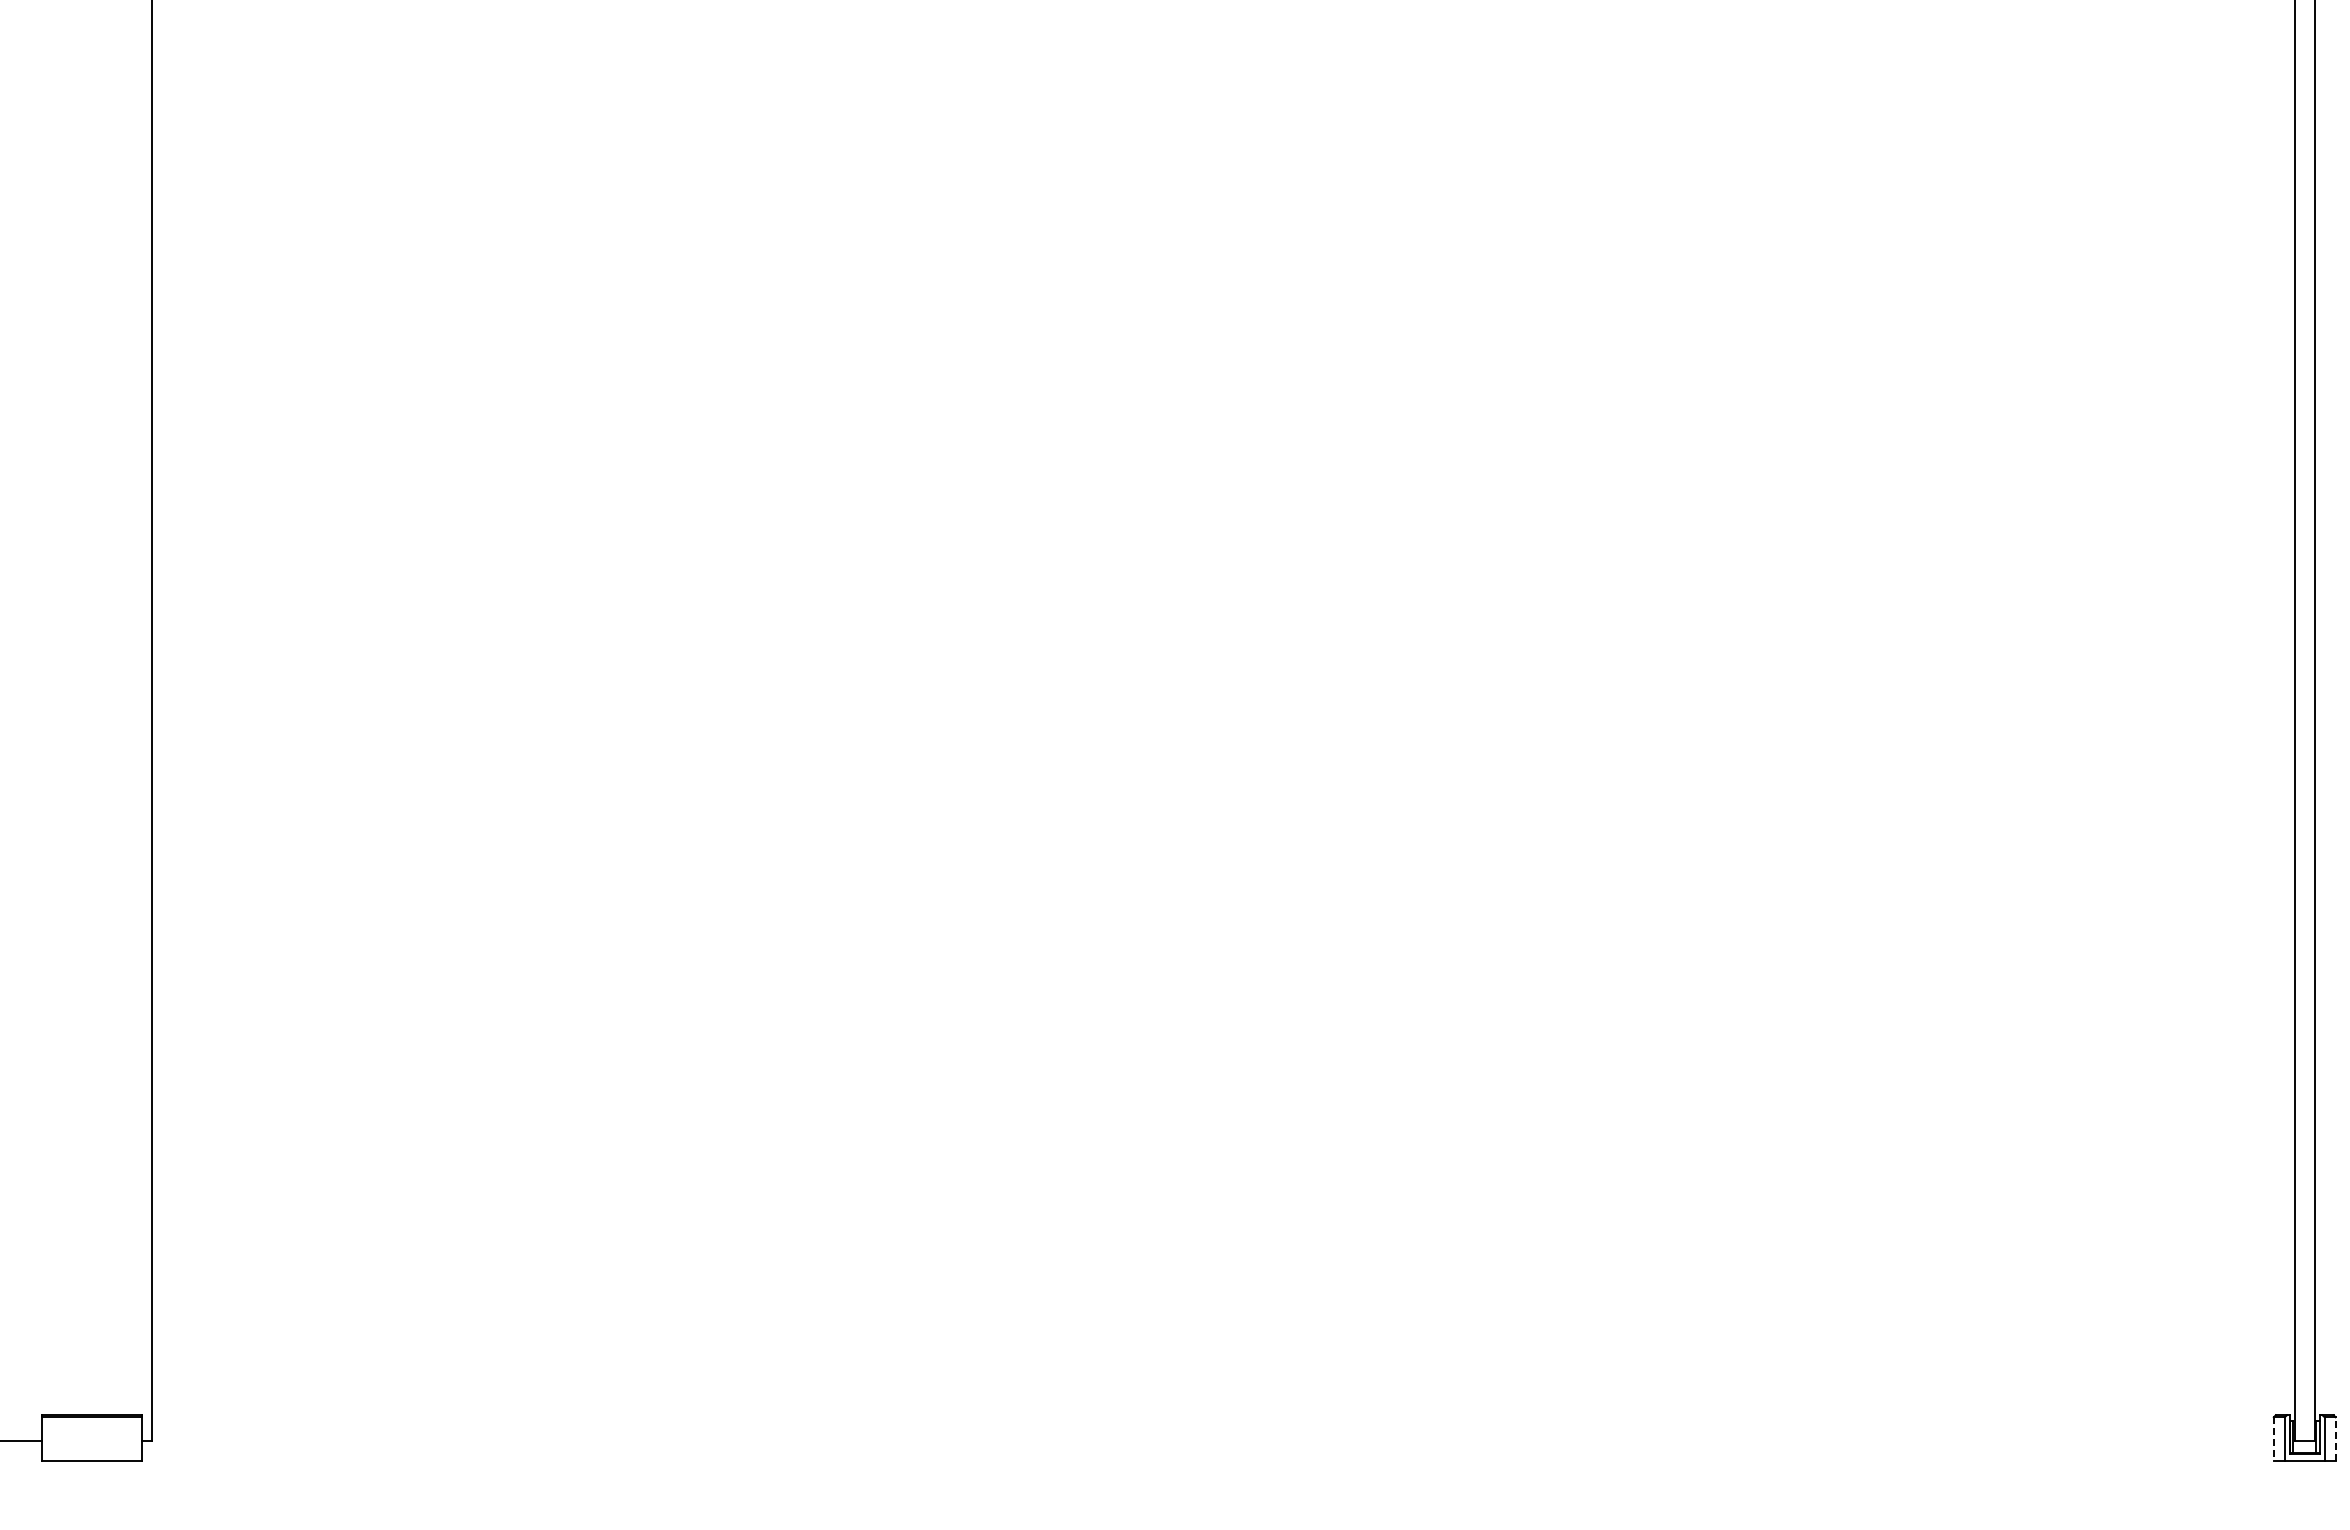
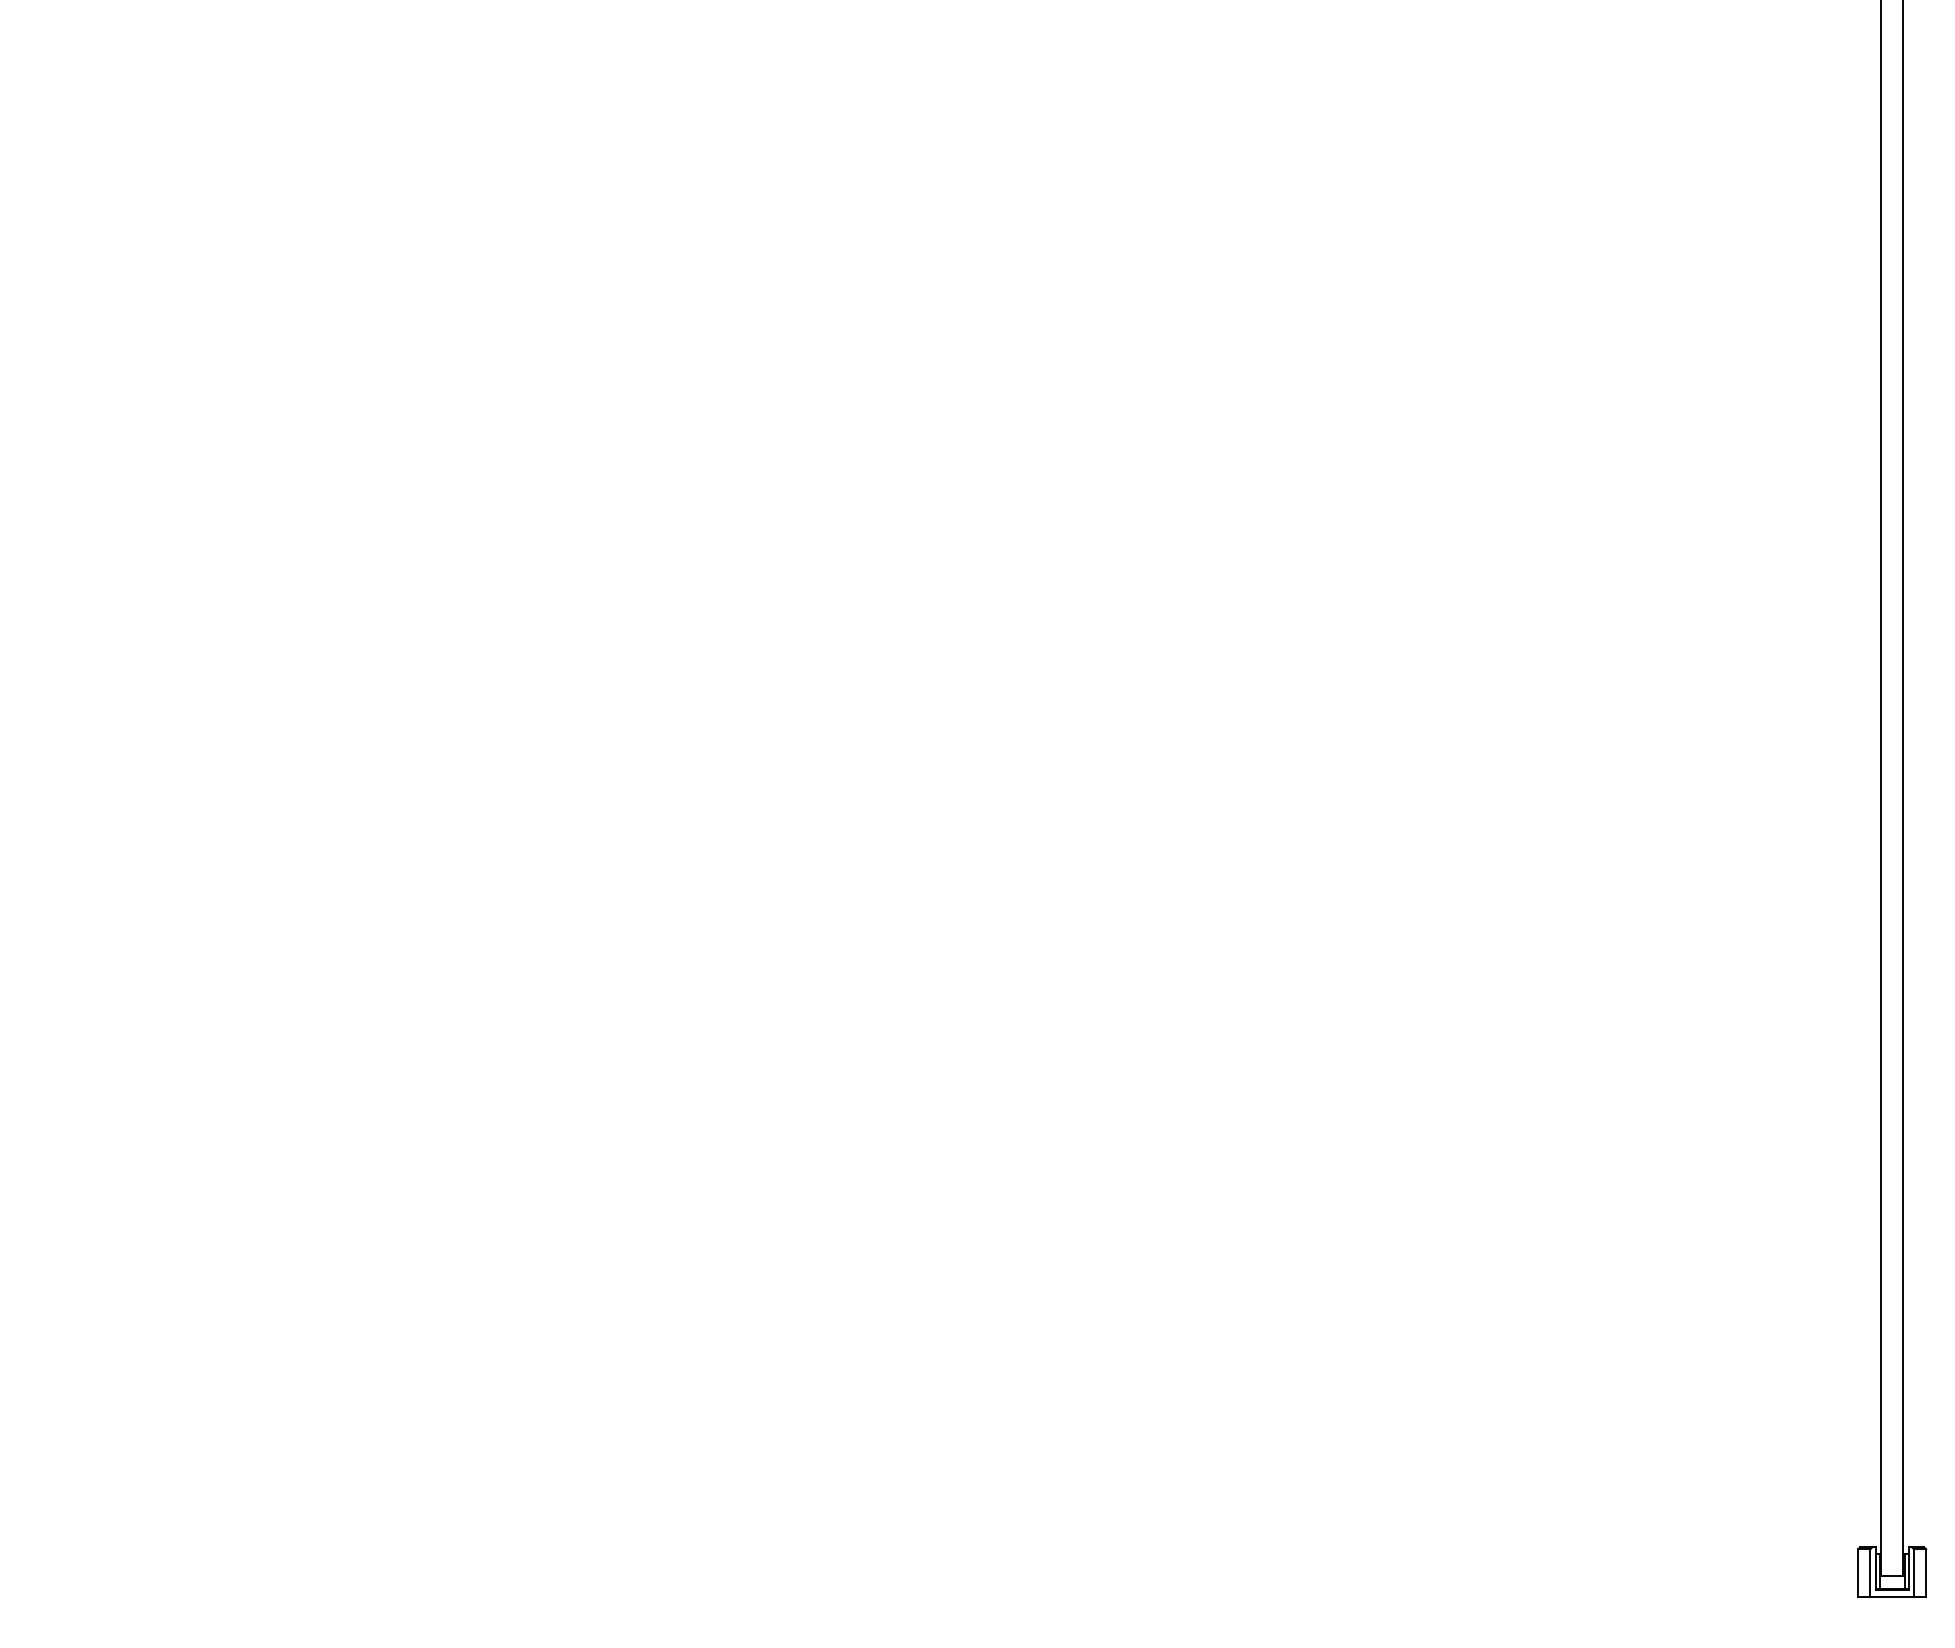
line: (2273, 1439) -> (1857, 1573), dashed -> solid
line: (2335, 1439) -> (1925, 1573), dashed -> solid

